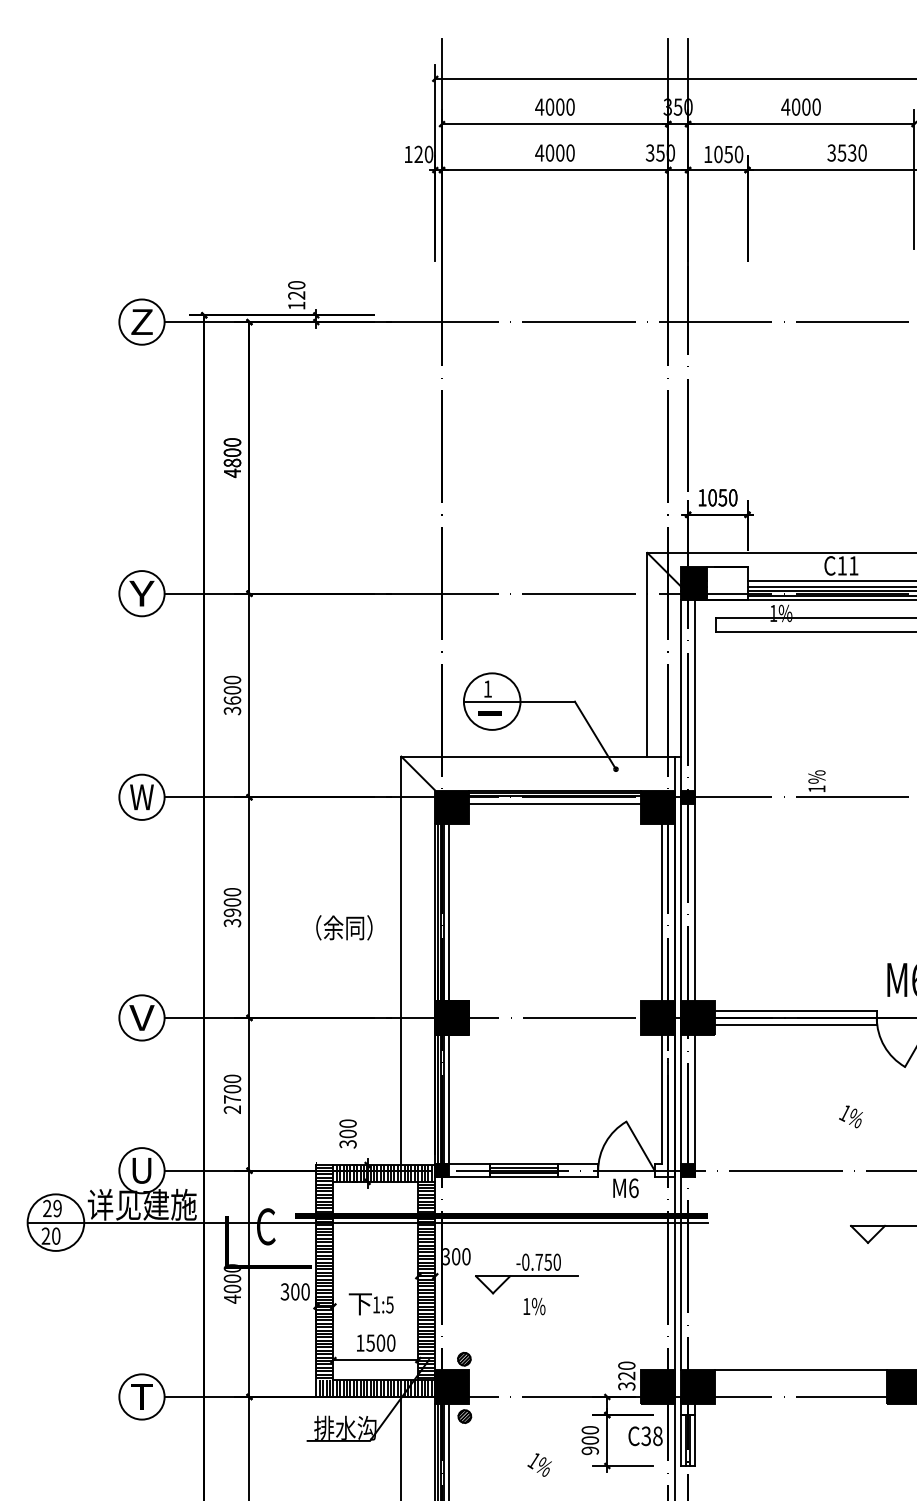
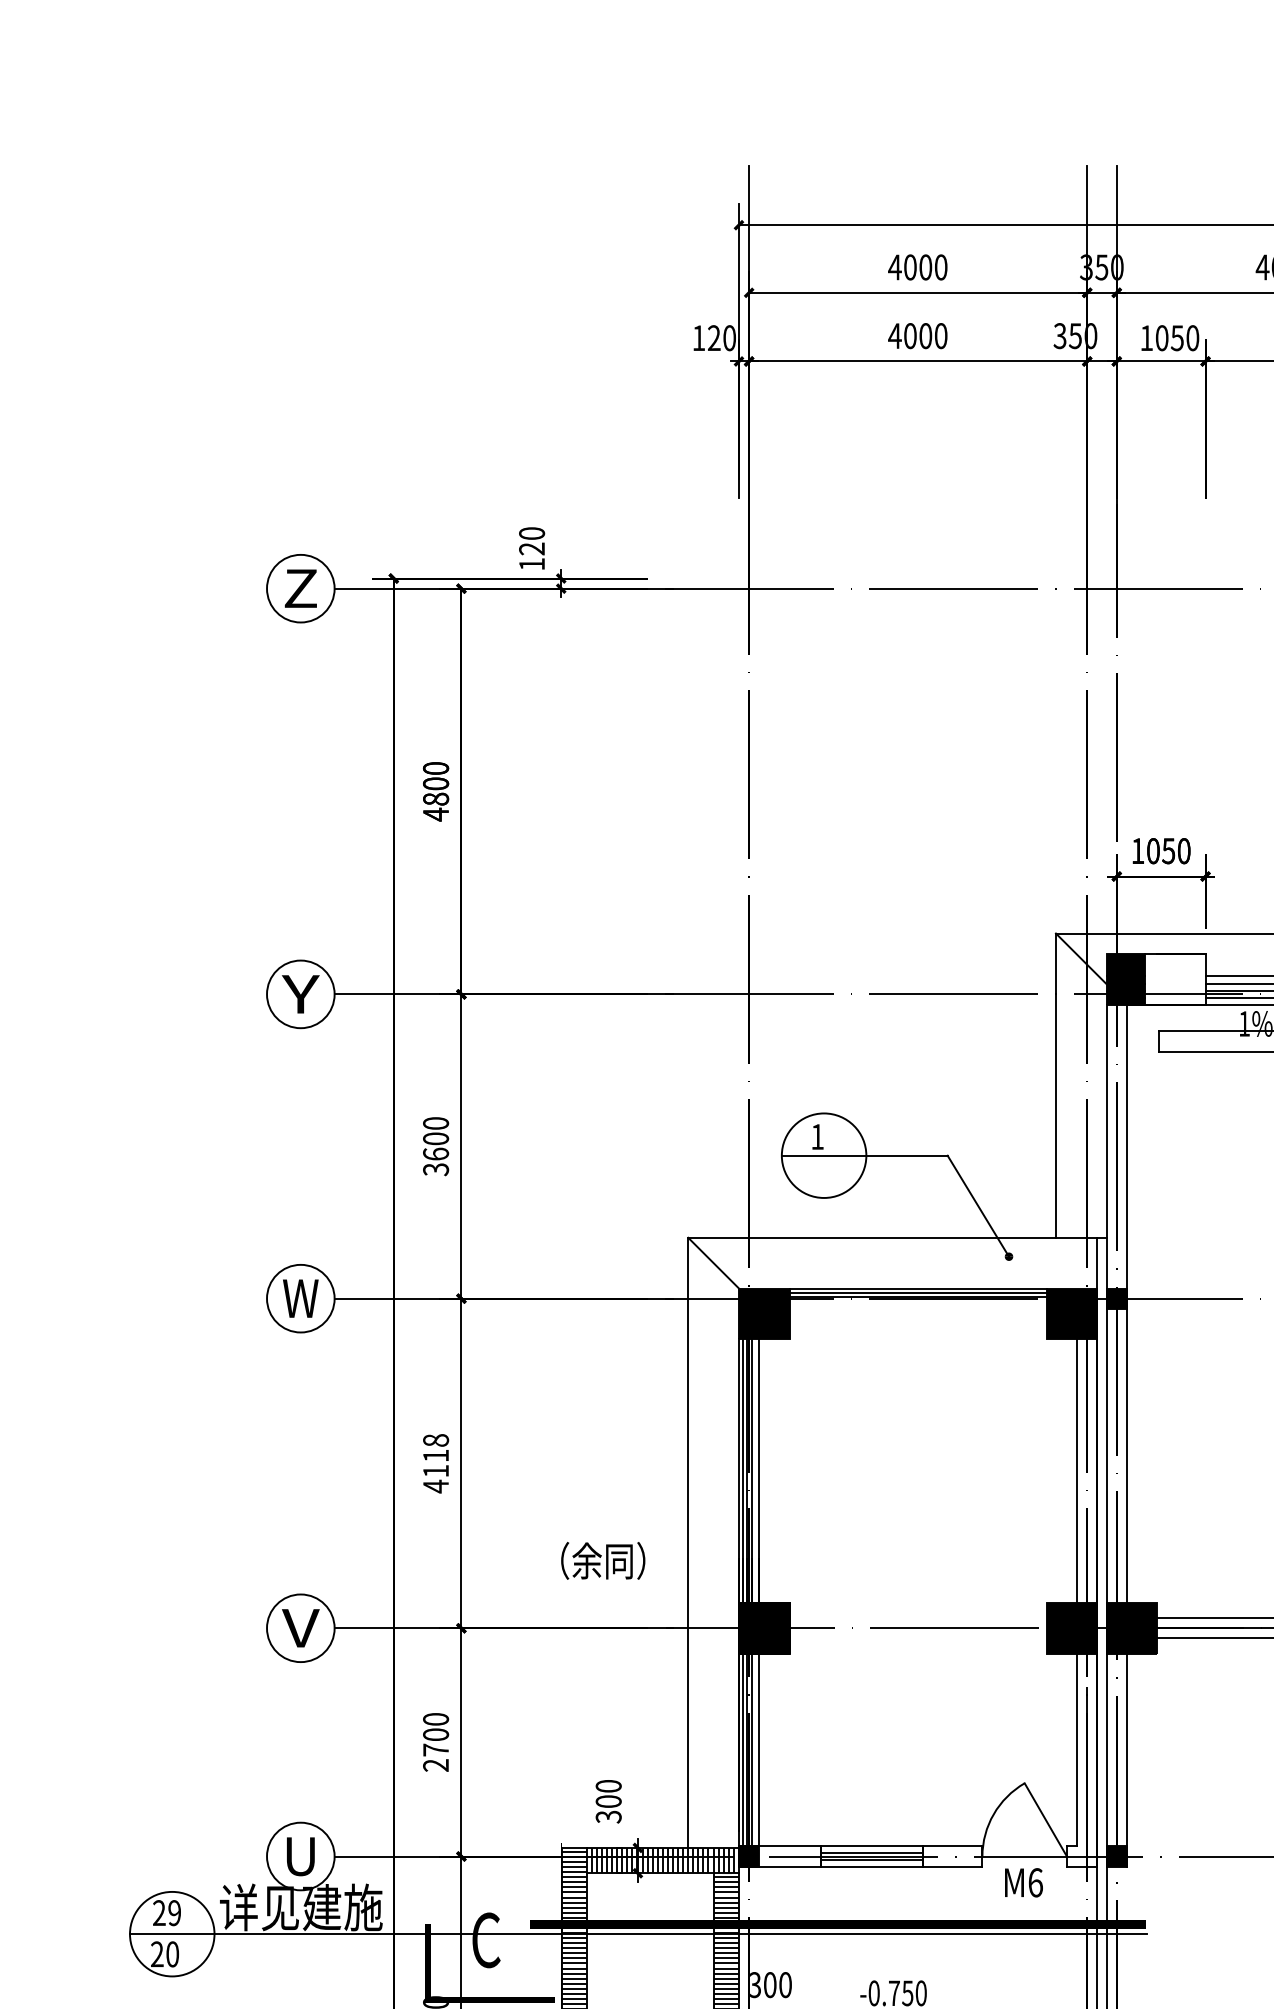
line: (489, 713) -> (820, 1173), removed
line: (555, 804) -> (918, 1309), removed
text: (232, 907) -> (436, 1463), 3900 -> 4118
text: (344, 927) -> (603, 1560), moved

